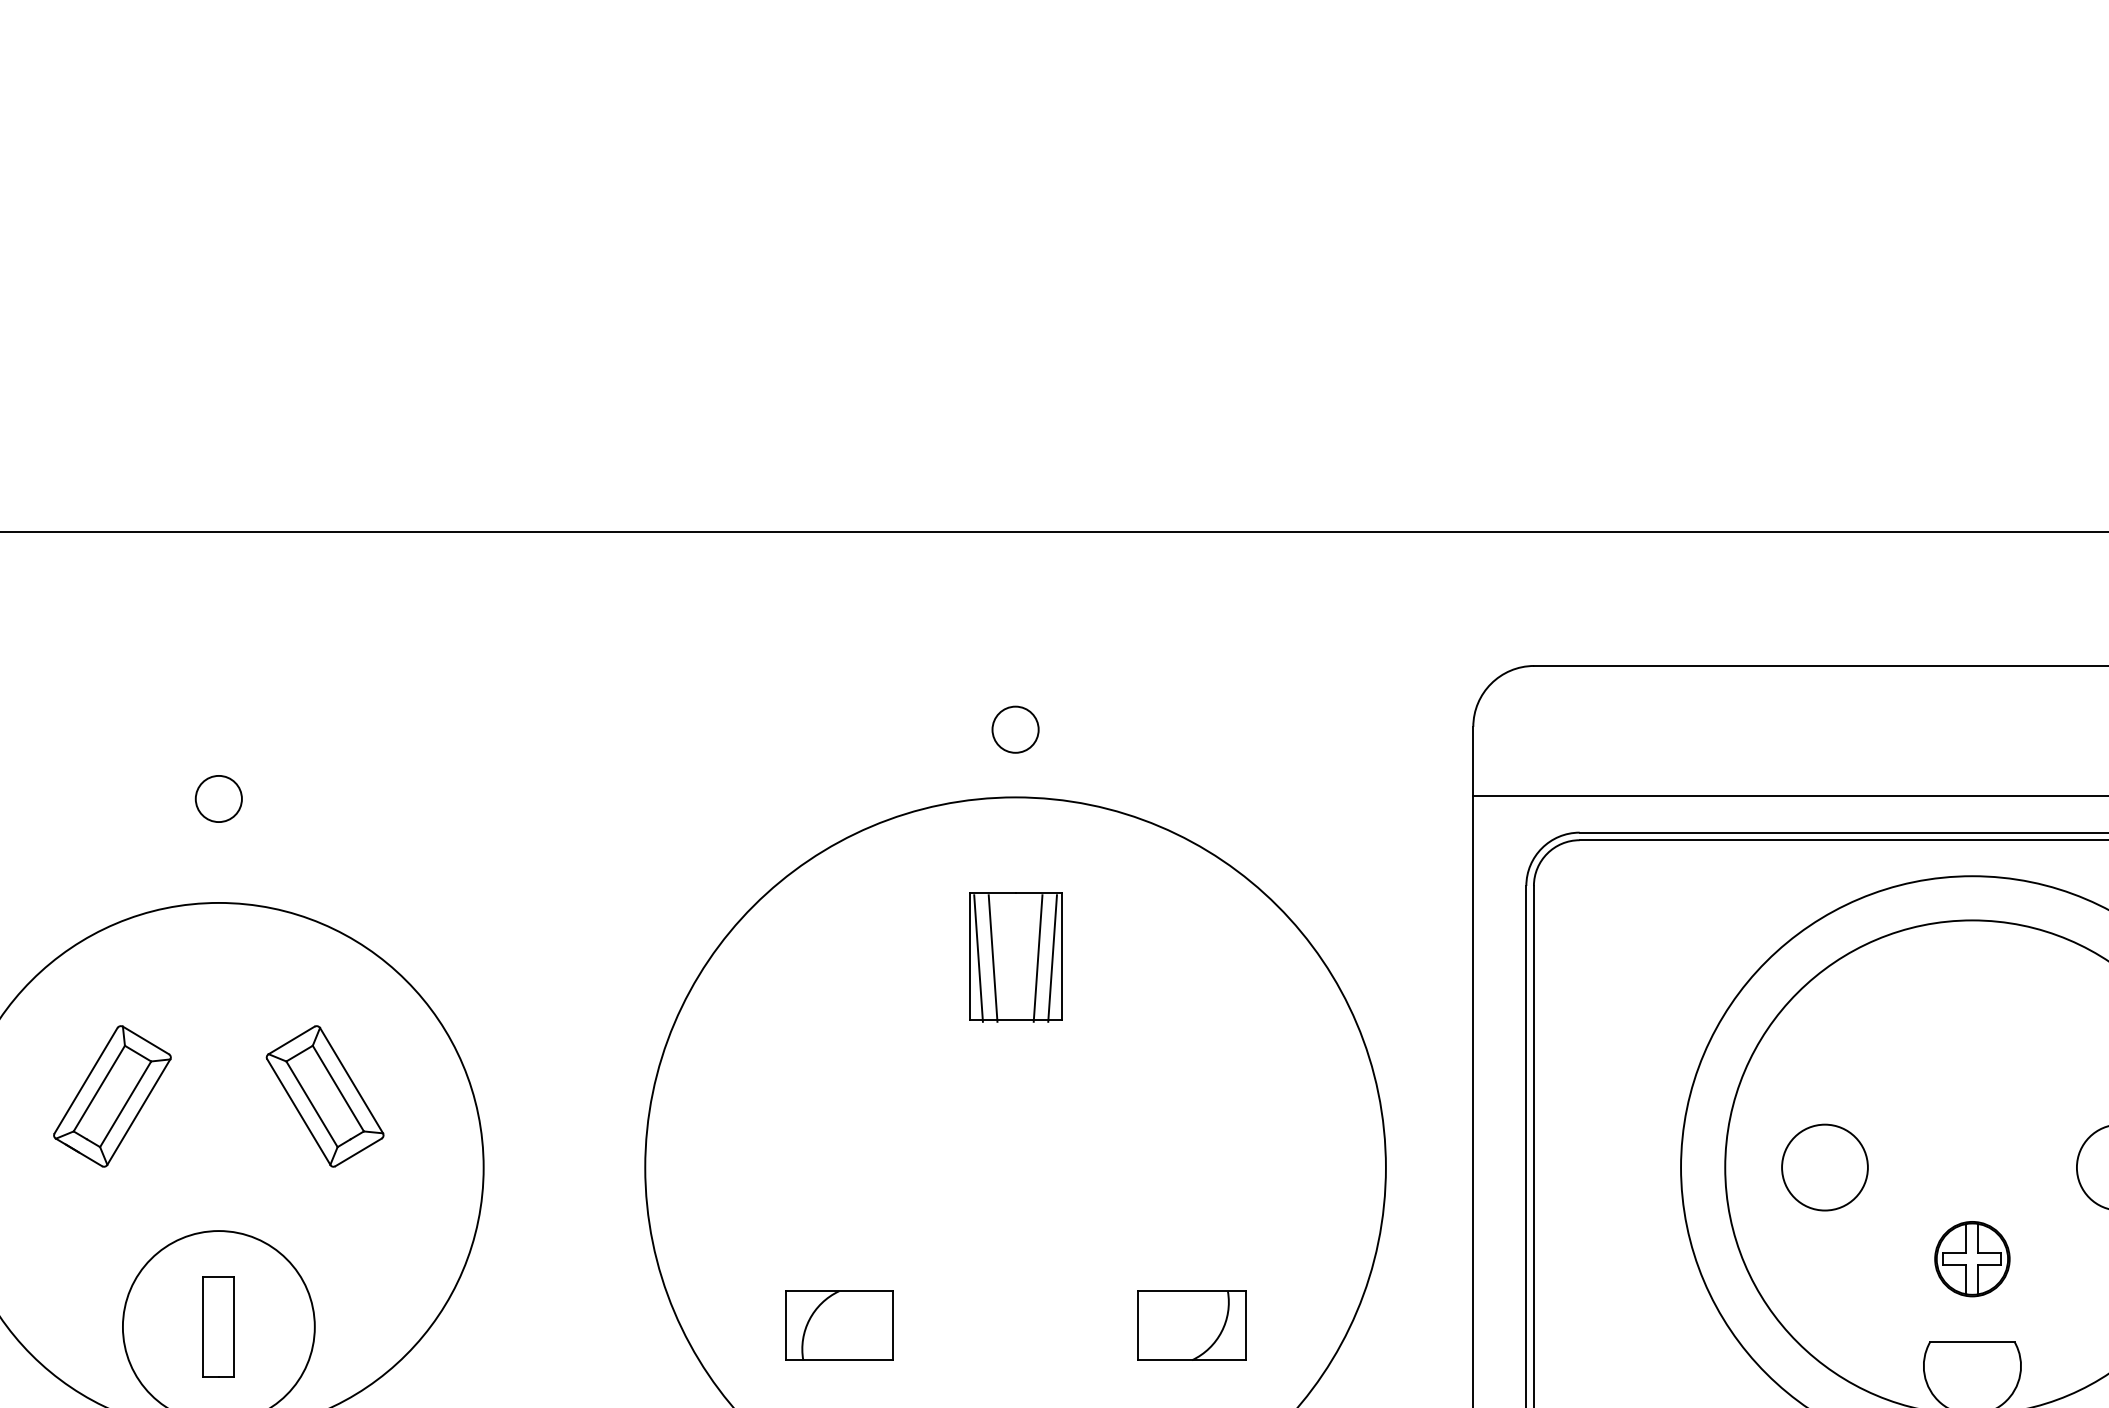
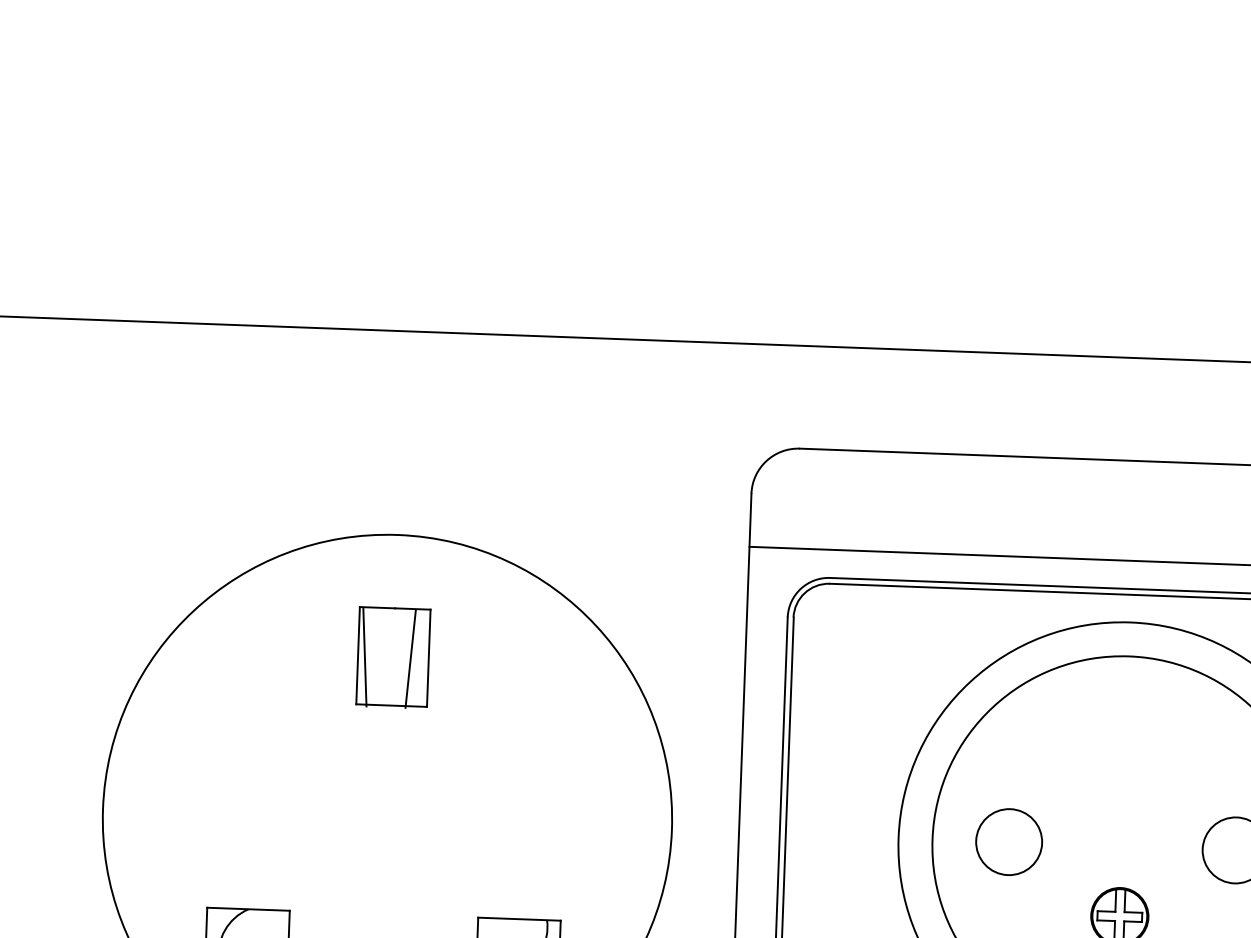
circle: (1015, 729) -> (399, 482), removed
line: (992, 958) -> (375, 658), removed
line: (1052, 958) -> (421, 659), removed

